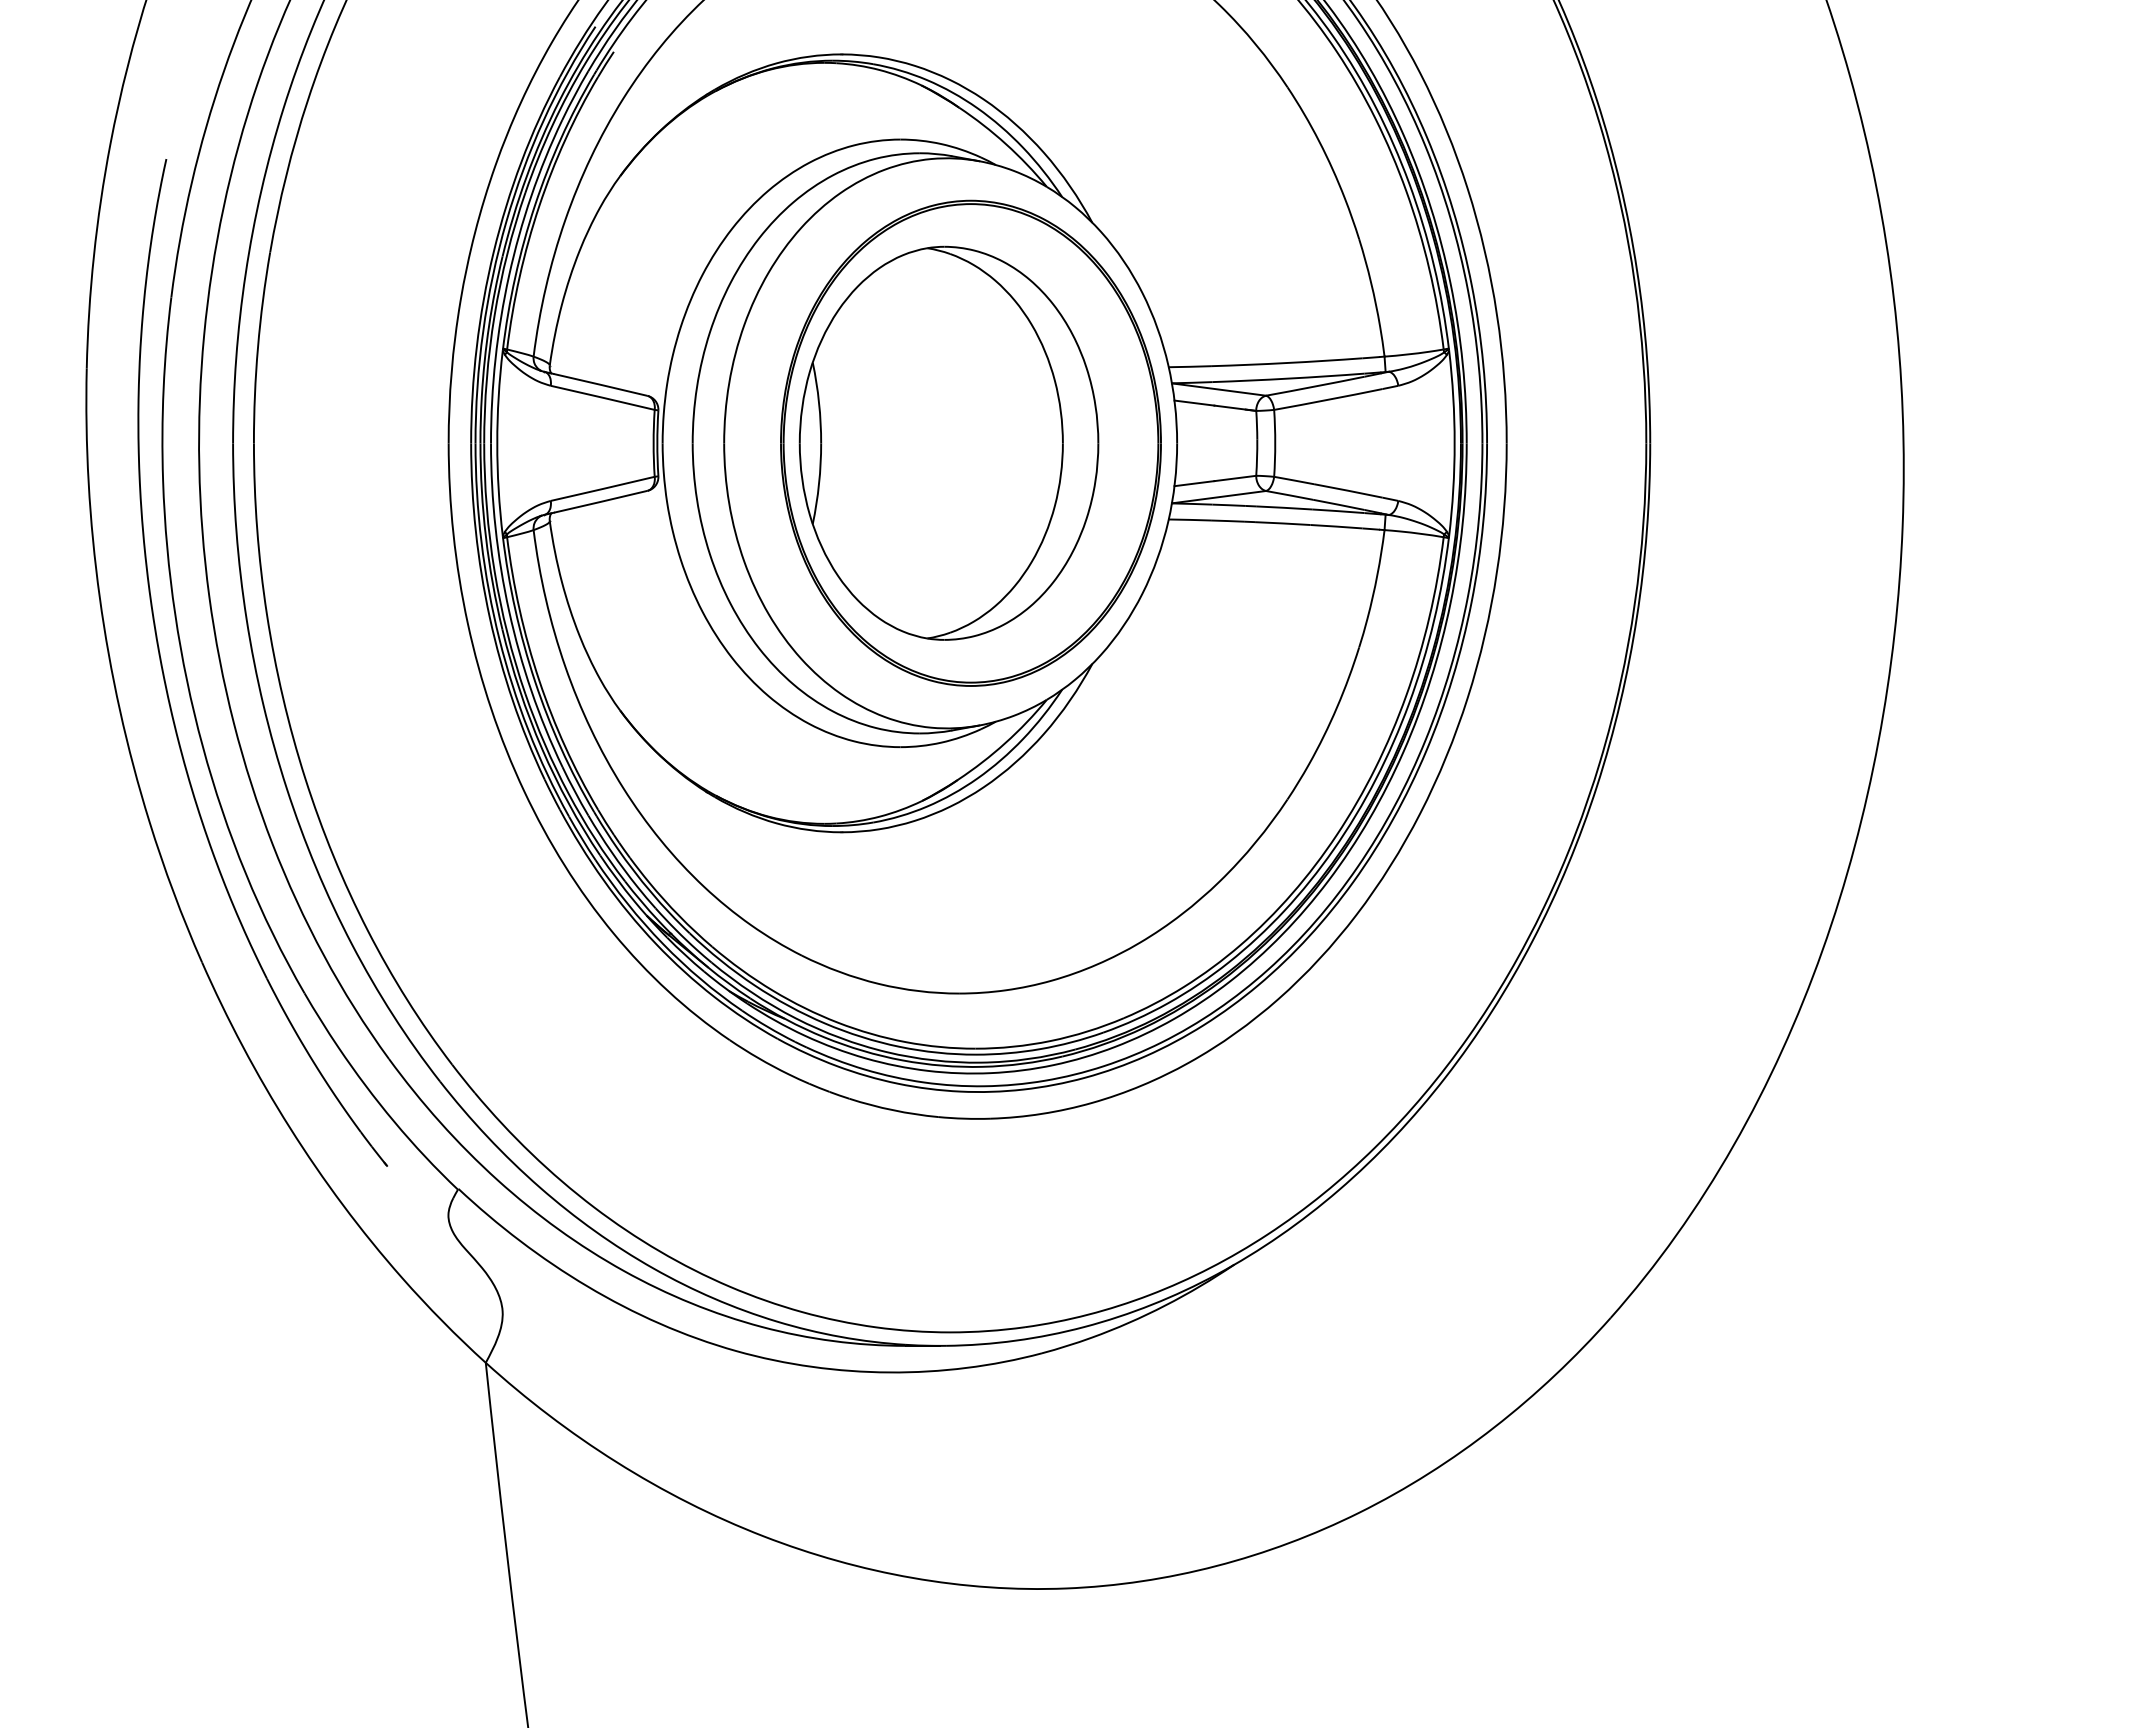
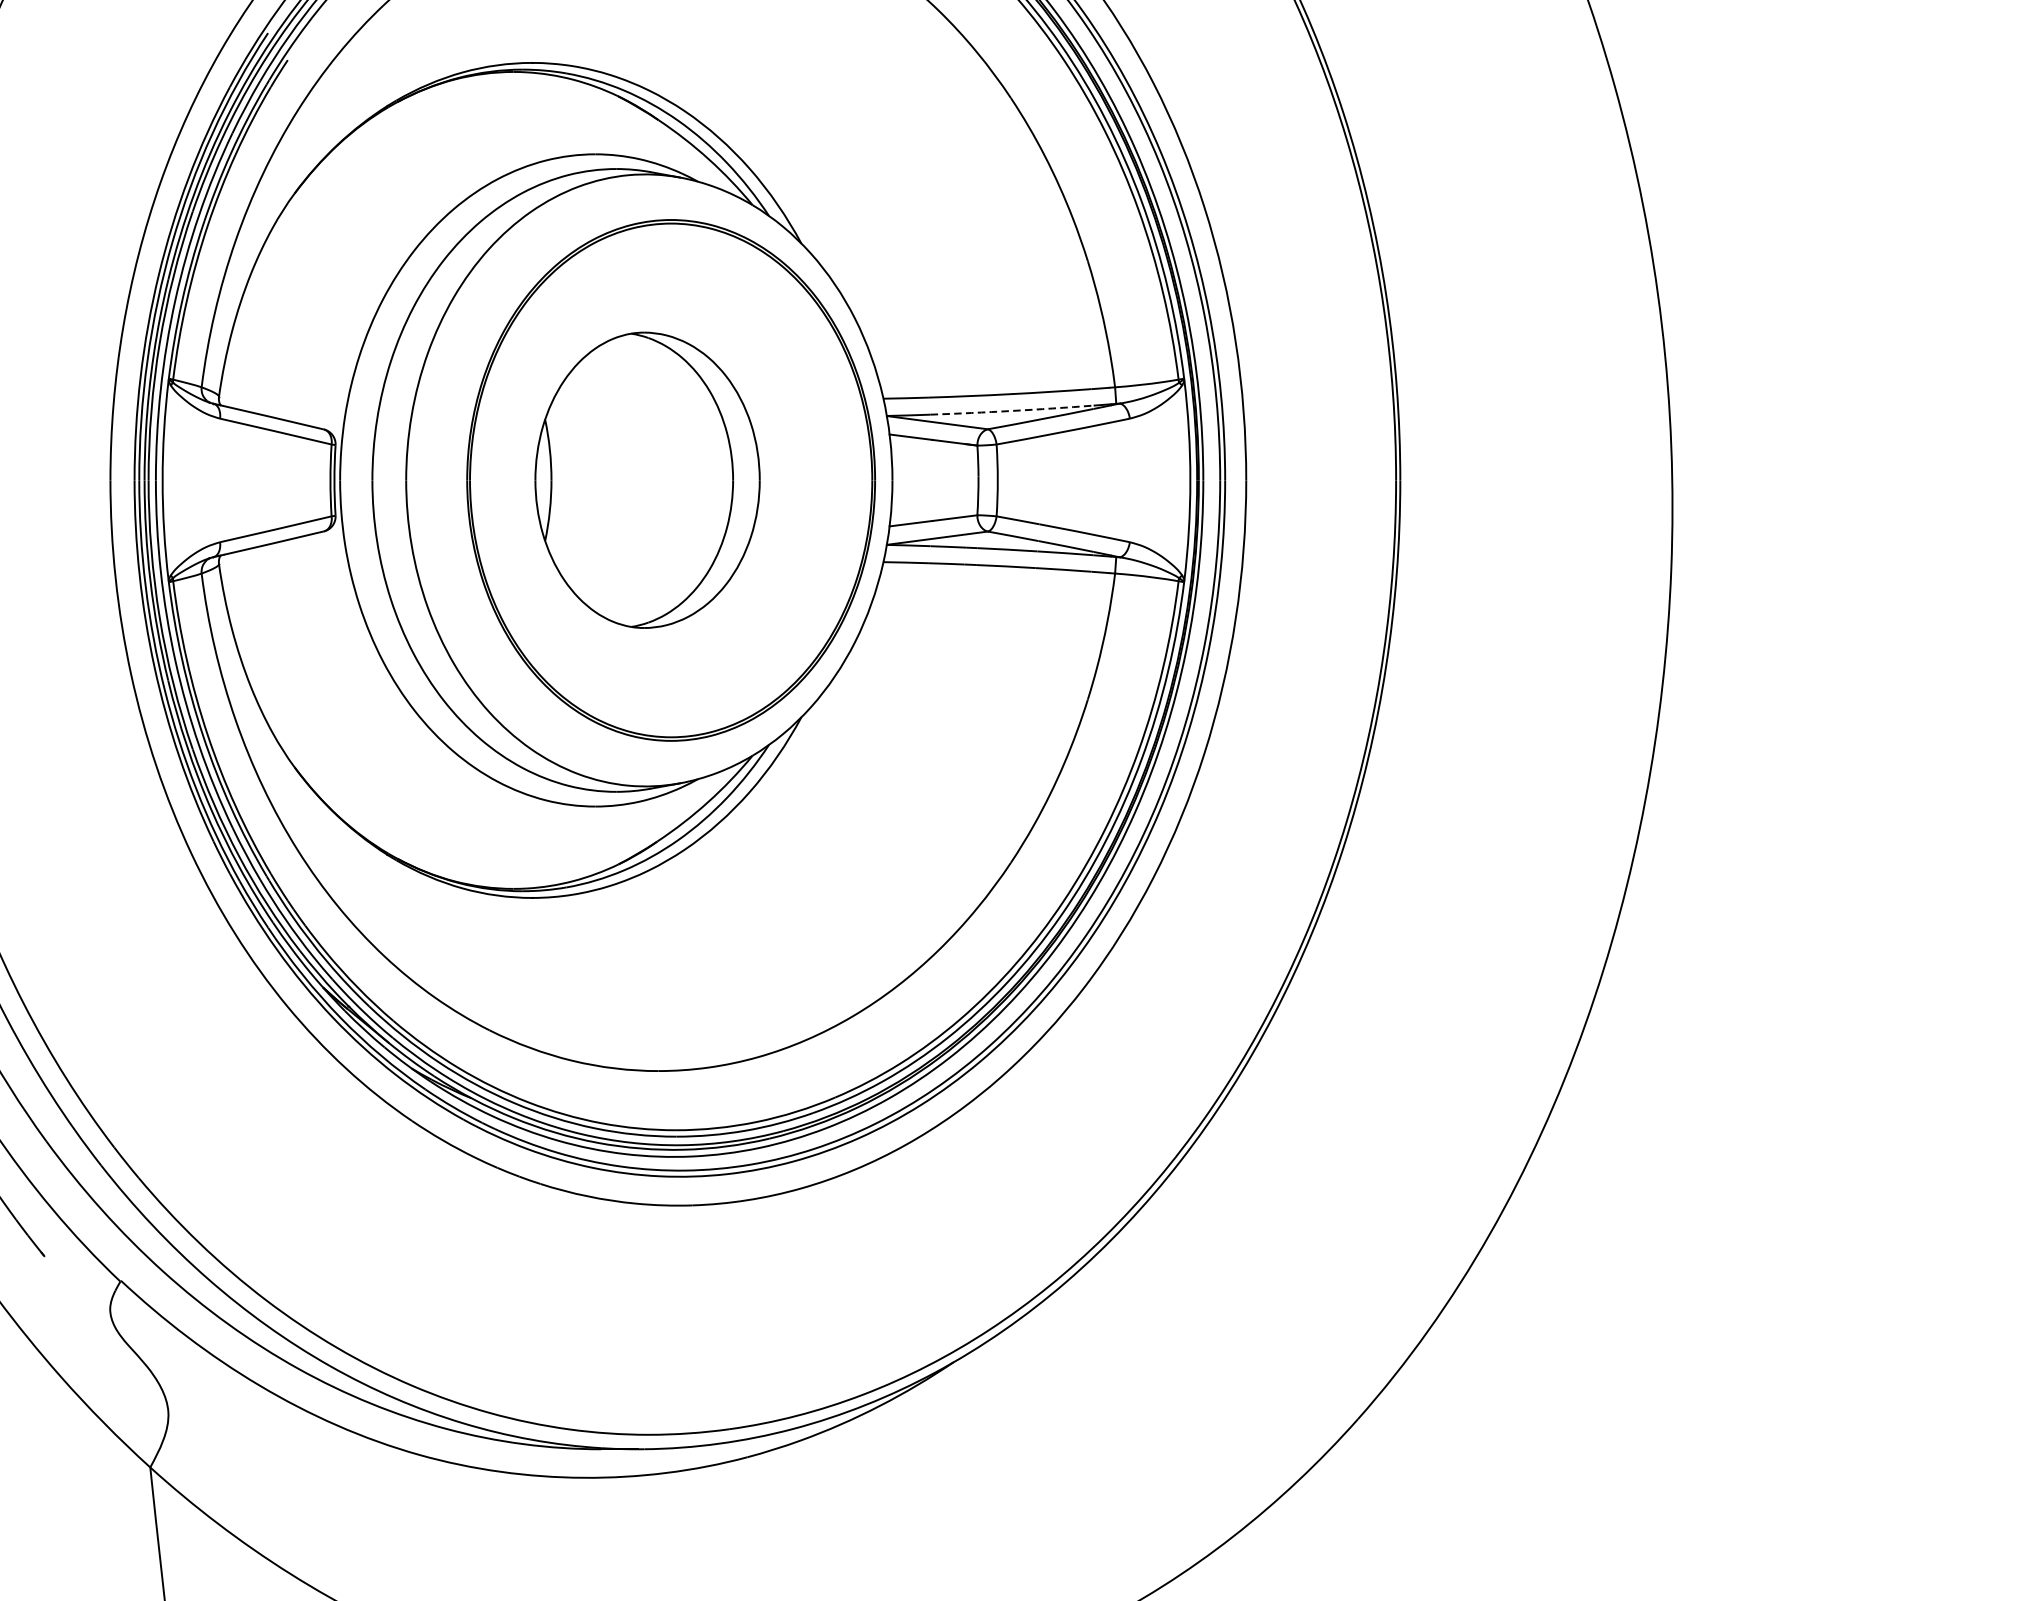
arc: (1288, 378) -> (1012, 410), solid -> dashed
part: (948, 442) -> (647, 479), size x0.7

